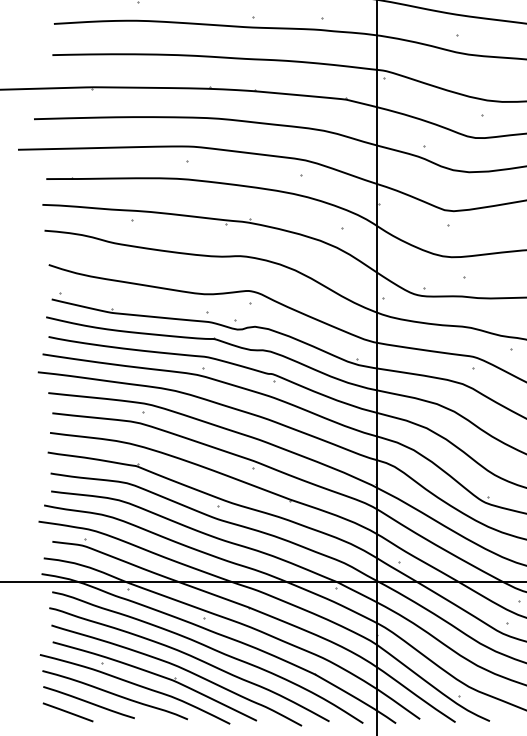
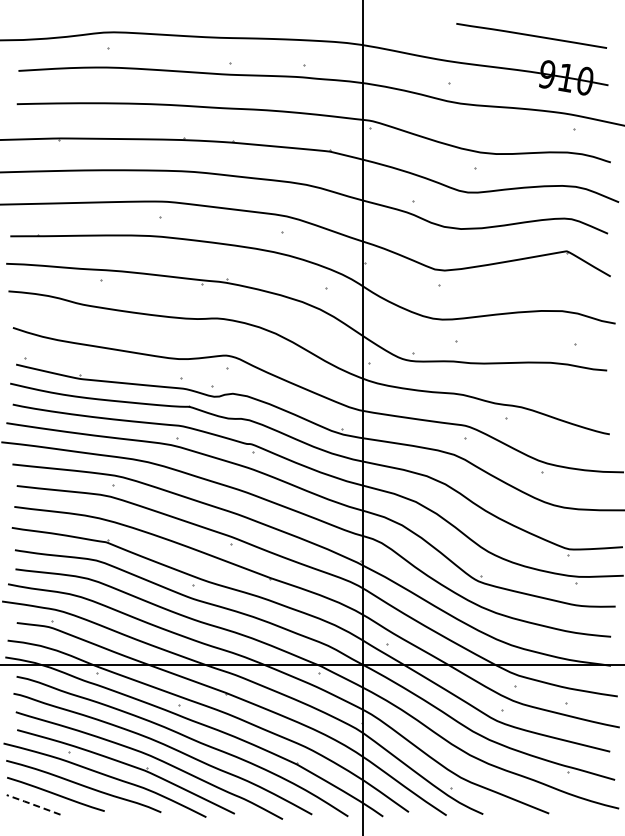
line: (68, 712) -> (33, 804), solid -> dashed

